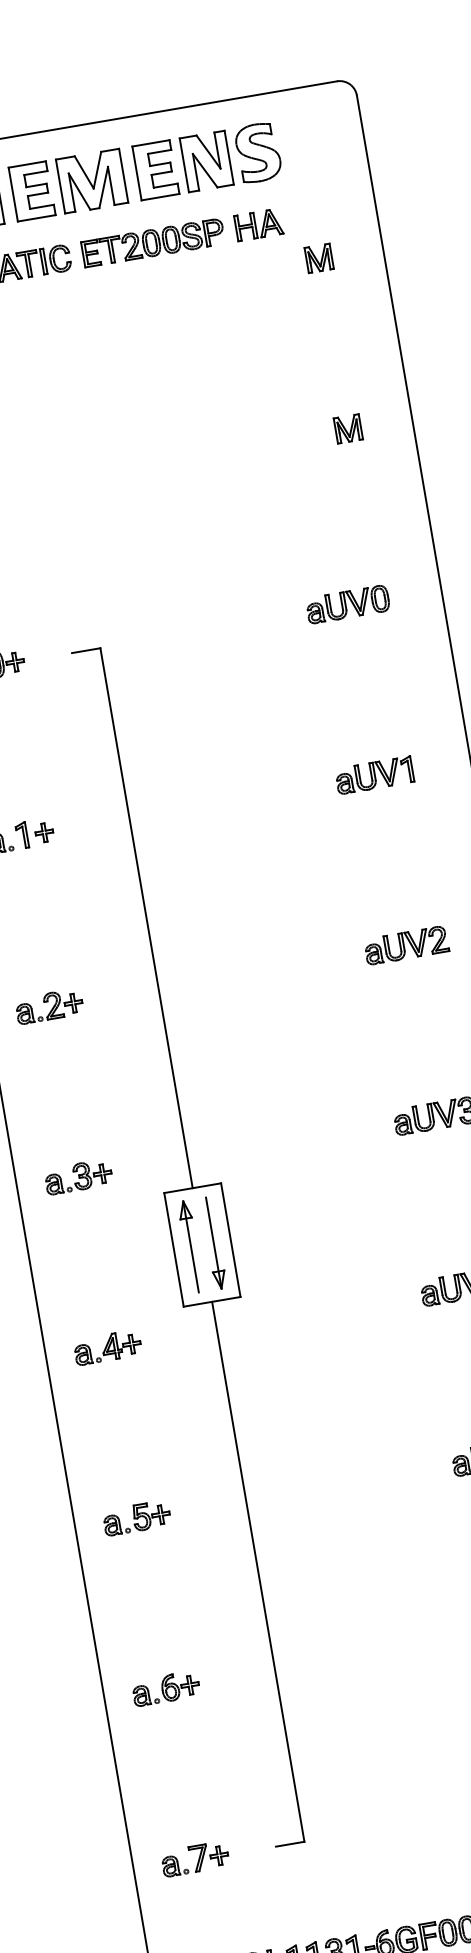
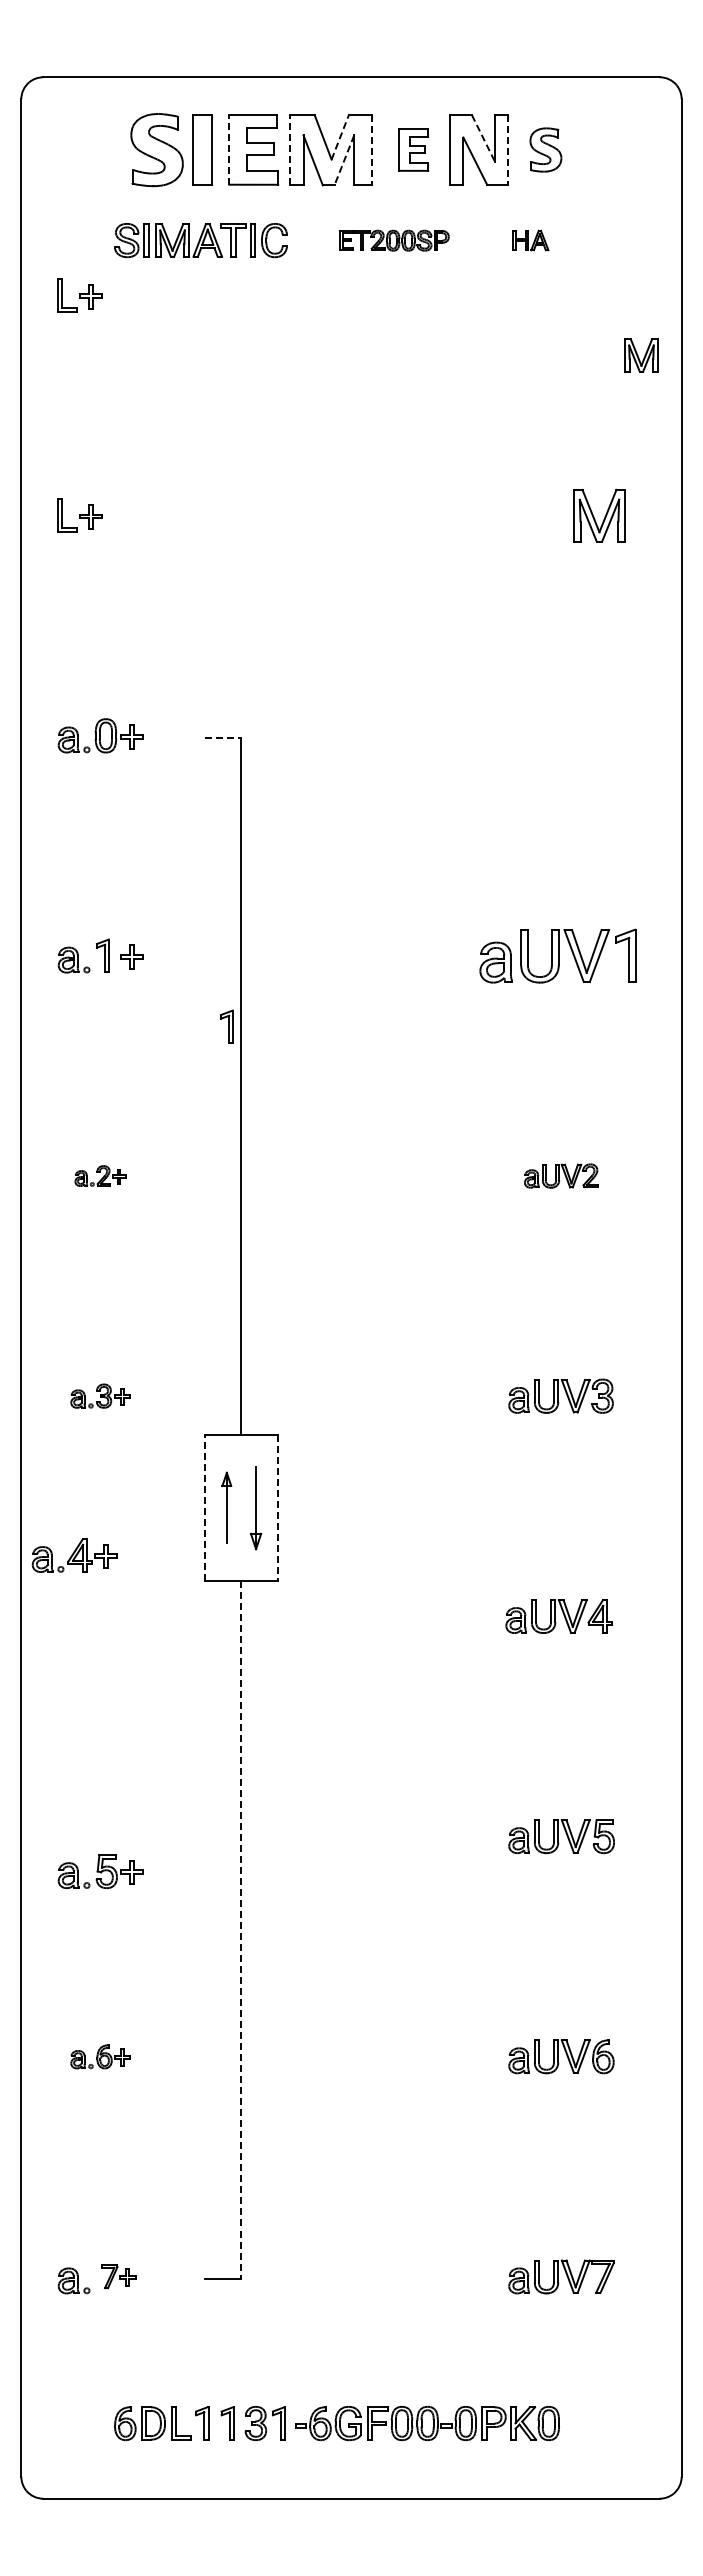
line: (208, 152) -> (483, 138), solid -> dashed
part: (258, 152) -> (545, 149), size x0.6
line: (229, 157) -> (508, 149), solid -> dashed
part: (155, 169) -> (413, 149), size x0.6
line: (97, 170) -> (340, 137), solid -> dashed
line: (123, 175) -> (371, 149), solid -> dashed
line: (60, 186) -> (290, 149), solid -> dashed
line: (103, 187) -> (344, 160), solid -> dashed
line: (13, 194) -> (229, 149), solid -> dashed
part: (258, 224) -> (530, 240), size x0.6
part: (153, 242) -> (394, 240), size x0.6
part: (319, 258) -> (641, 355), moved
part: (348, 428) -> (599, 515), size x1.6
part: (348, 604) -> (561, 735), removed
line: (86, 650) -> (223, 737), solid -> dashed
part: (374, 775) -> (557, 955), size x1.6
part: (127, 873) -> (226, 1026), added
part: (406, 945) -> (561, 1175), size x0.7
part: (49, 1006) -> (100, 1175), size x0.6
part: (78, 1176) -> (100, 1395), size x0.7
line: (231, 1240) -> (278, 1508), solid -> dashed
part: (213, 1242) -> (255, 1507), size x0.7
part: (190, 1246) -> (226, 1507), size x0.6
line: (173, 1249) -> (204, 1507), solid -> dashed
part: (107, 1347) -> (74, 1555), moved
part: (136, 1518) -> (100, 1871), moved
line: (258, 1572) -> (241, 1930), solid -> dashed
part: (165, 1688) -> (100, 2056), size x0.7
part: (208, 1856) -> (118, 2276), size x0.7

